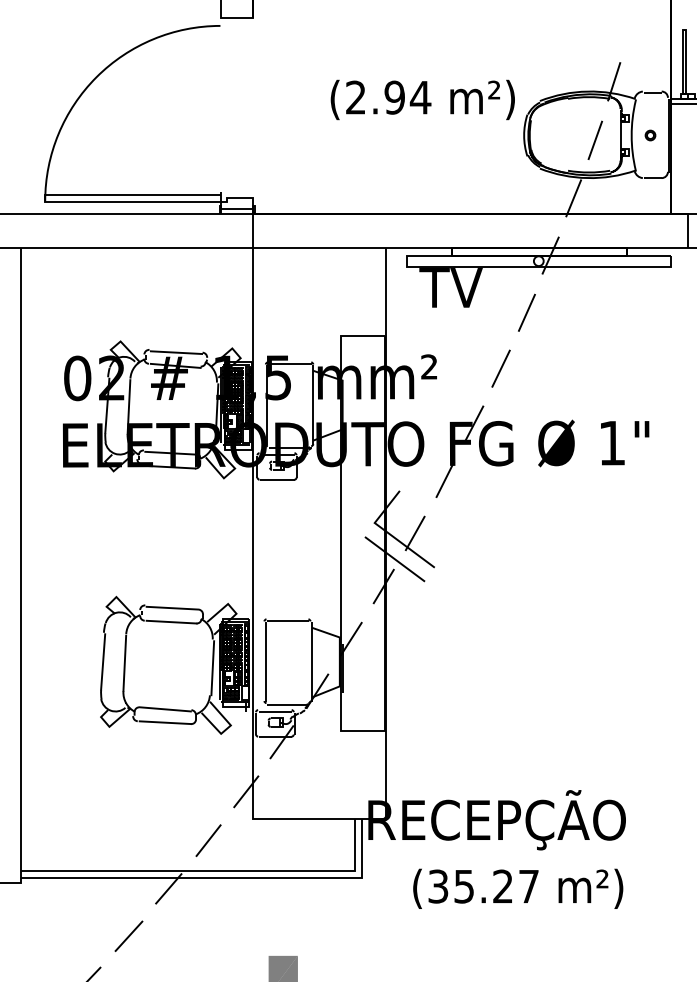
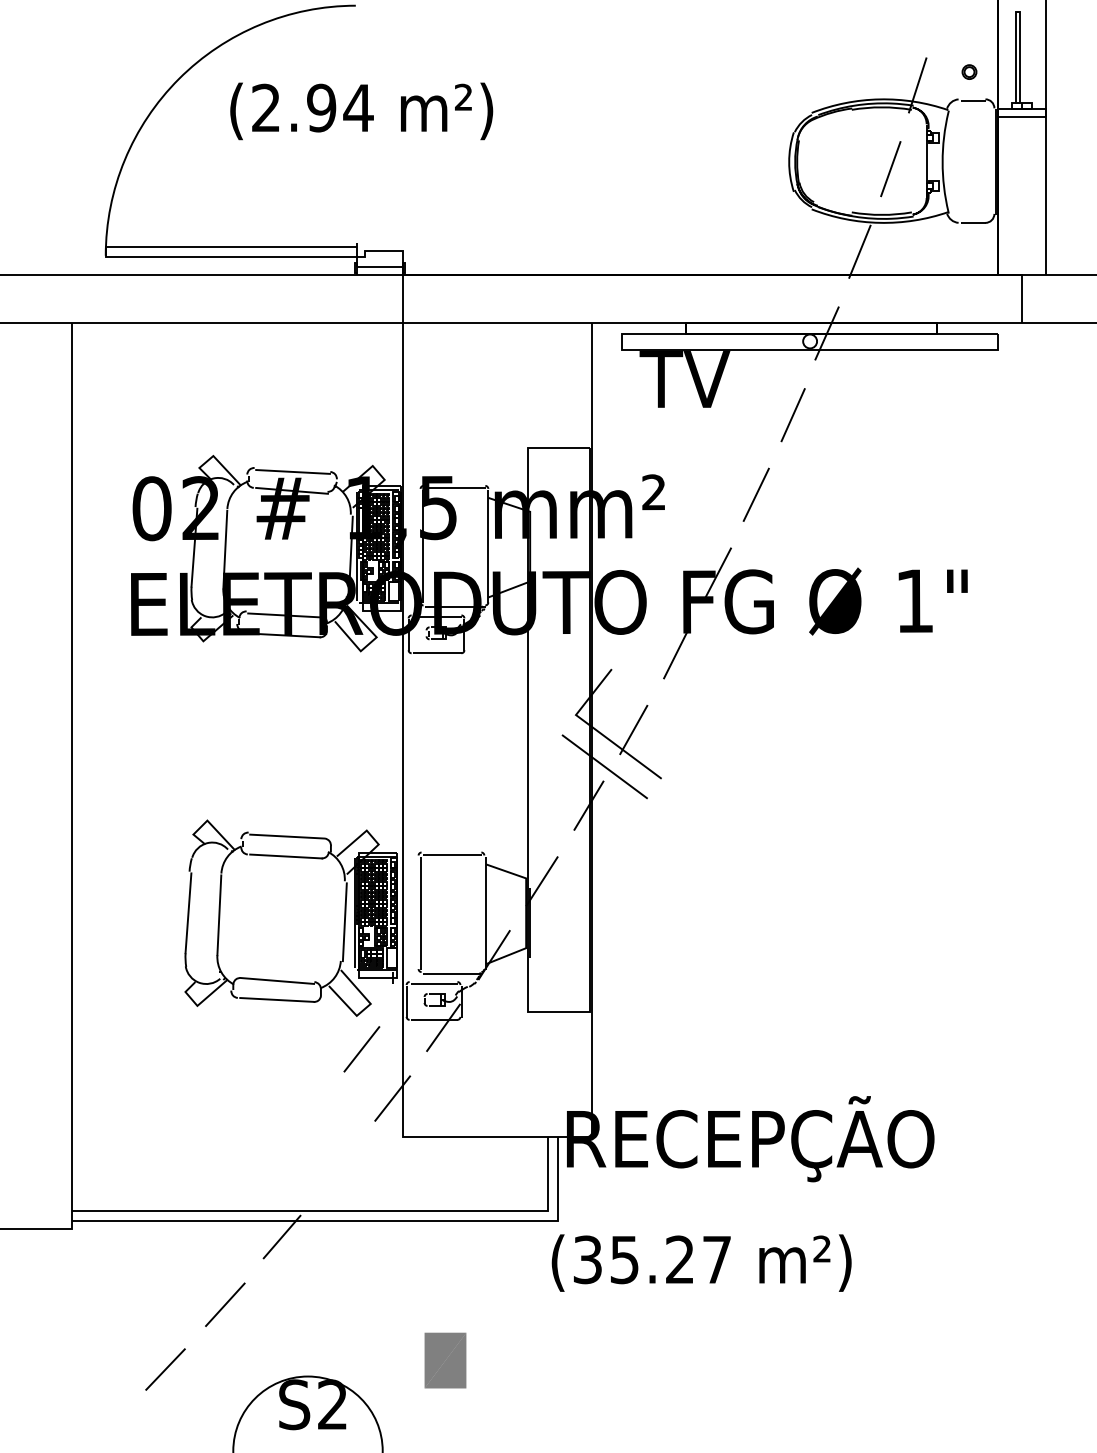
text: (422, 100) -> (361, 111), moved
part: (650, 135) -> (969, 71), moved
line: (208, 840) -> (361, 1049), moved
text: (518, 888) -> (701, 1262), moved

